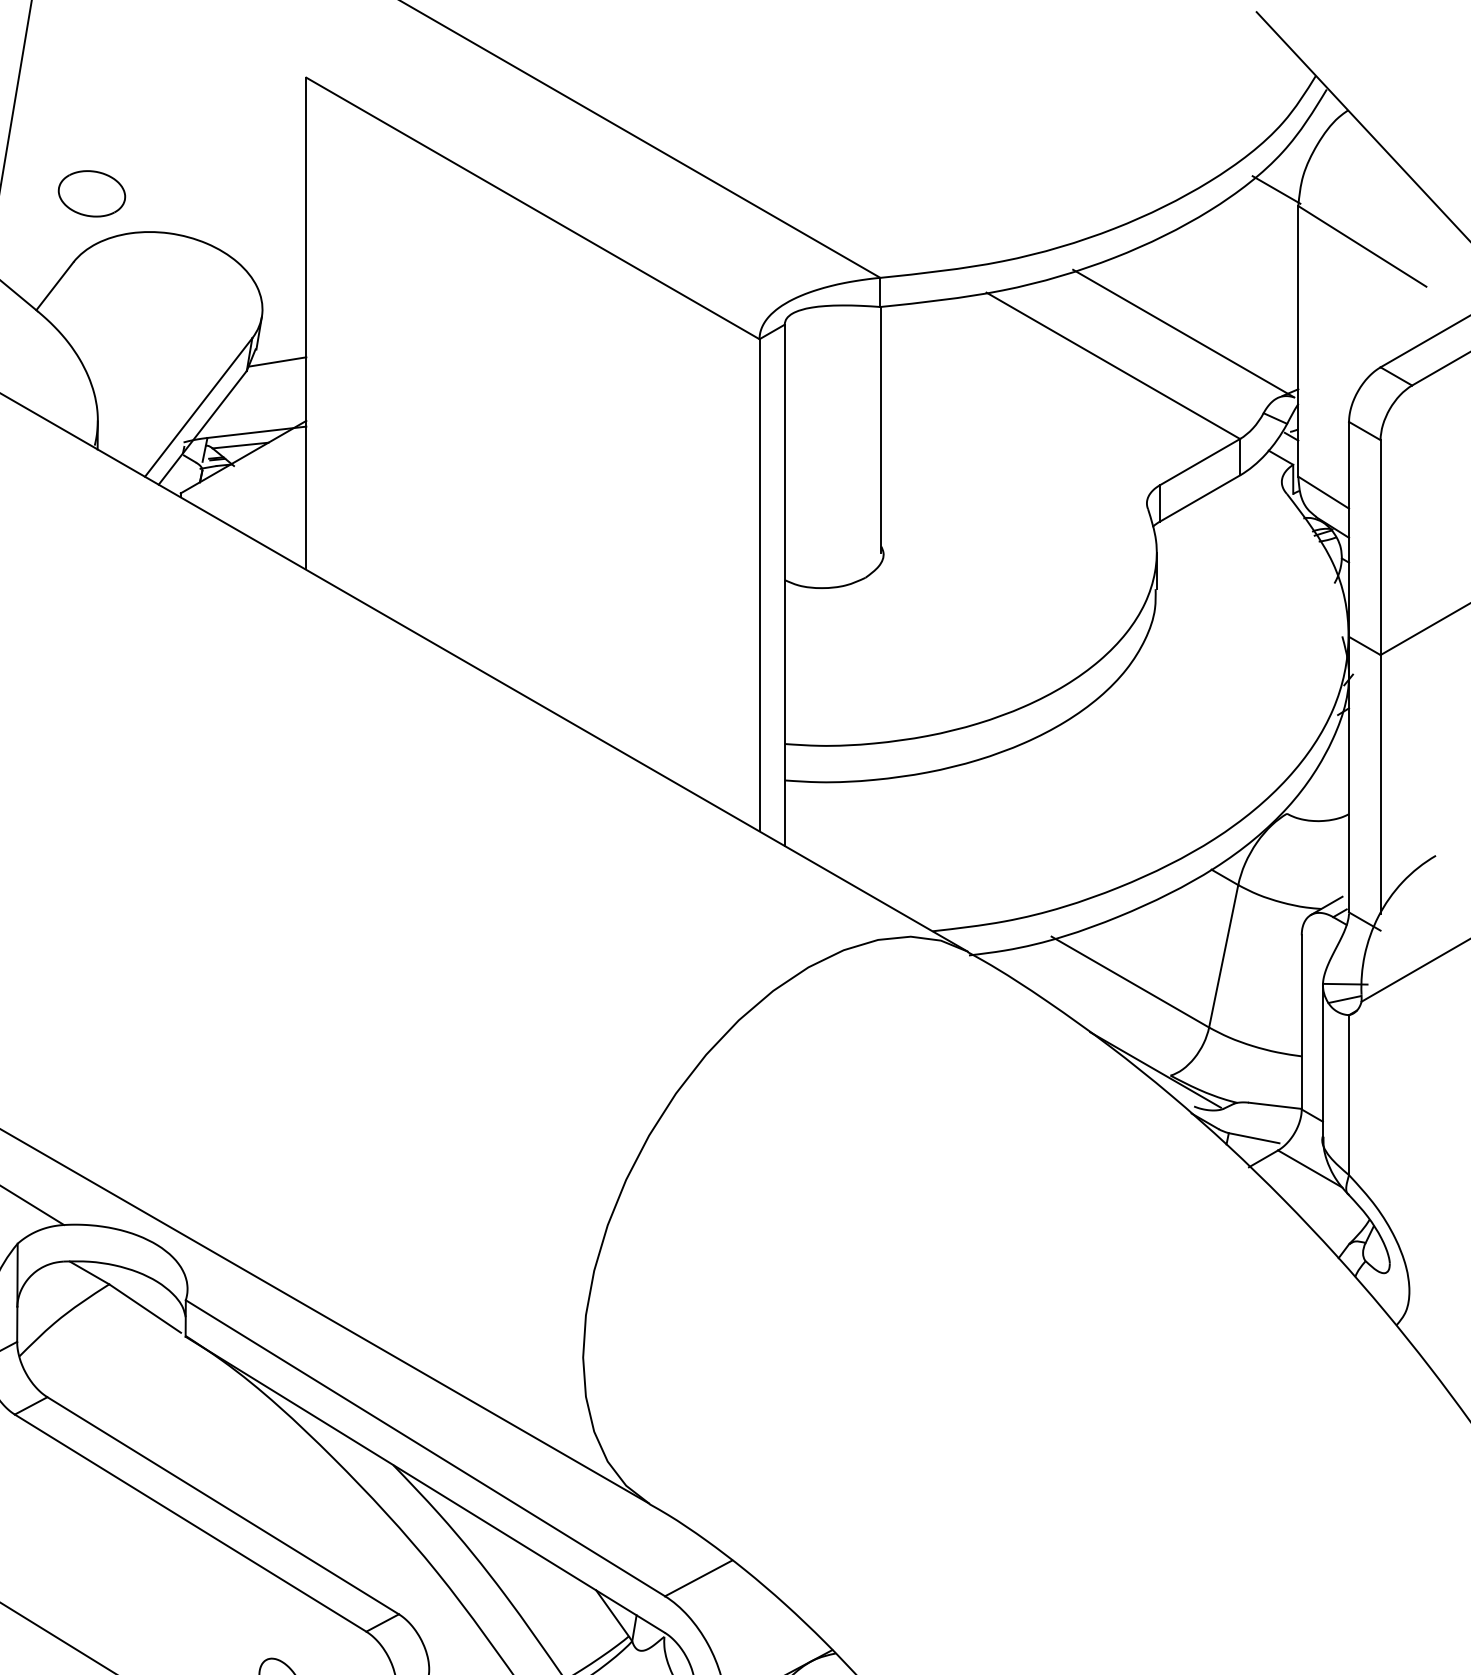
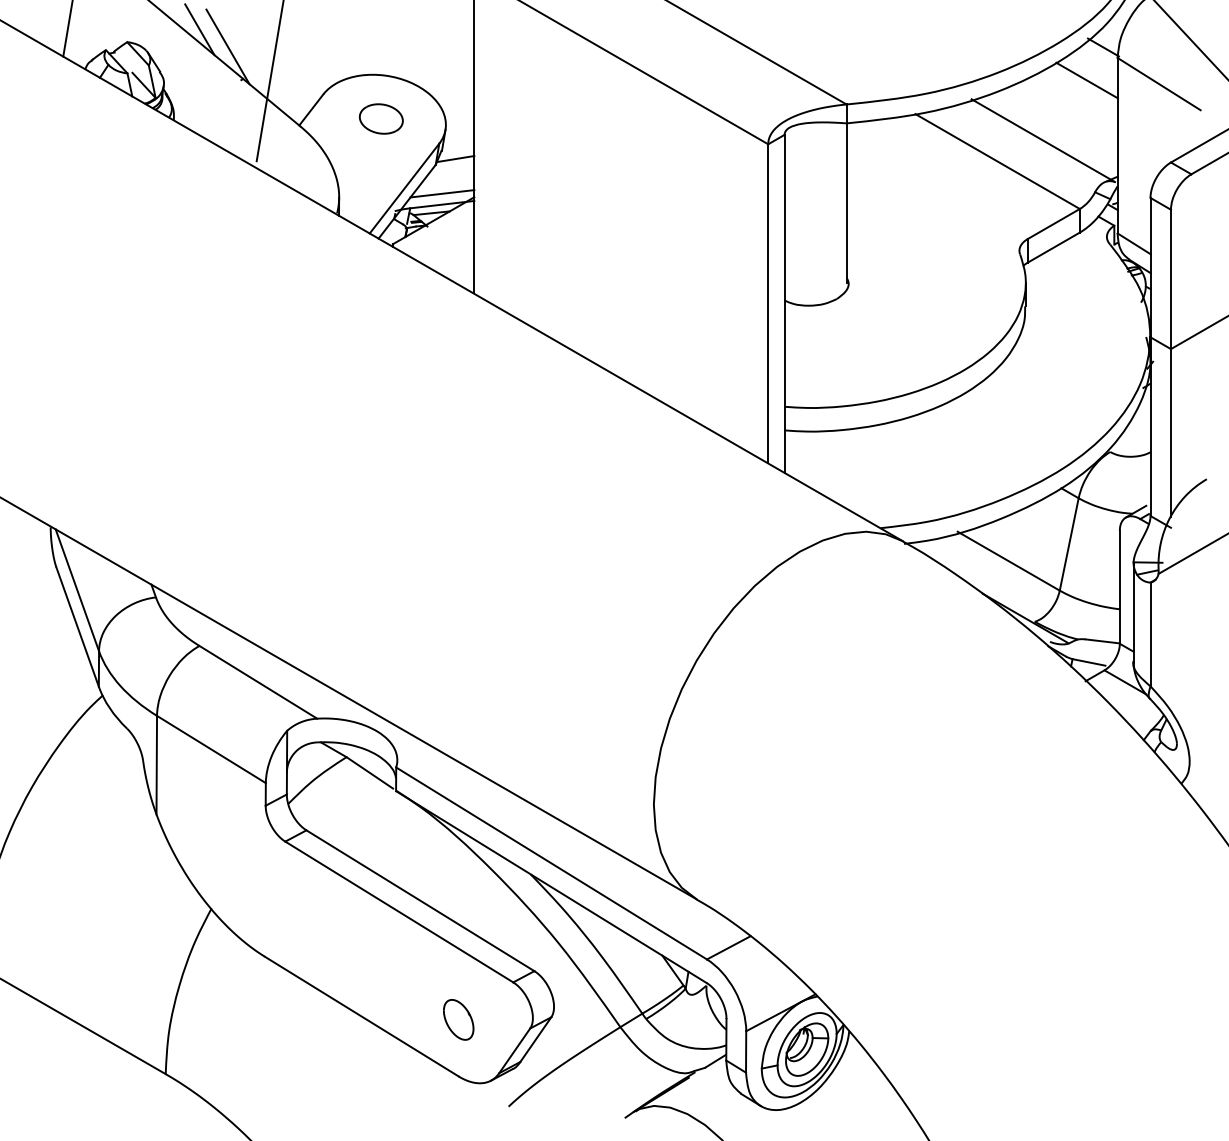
part: (90, 193) -> (380, 118), moved
line: (1250, 240) -> (1086, 80), added
line: (257, 415) -> (442, 193), added

